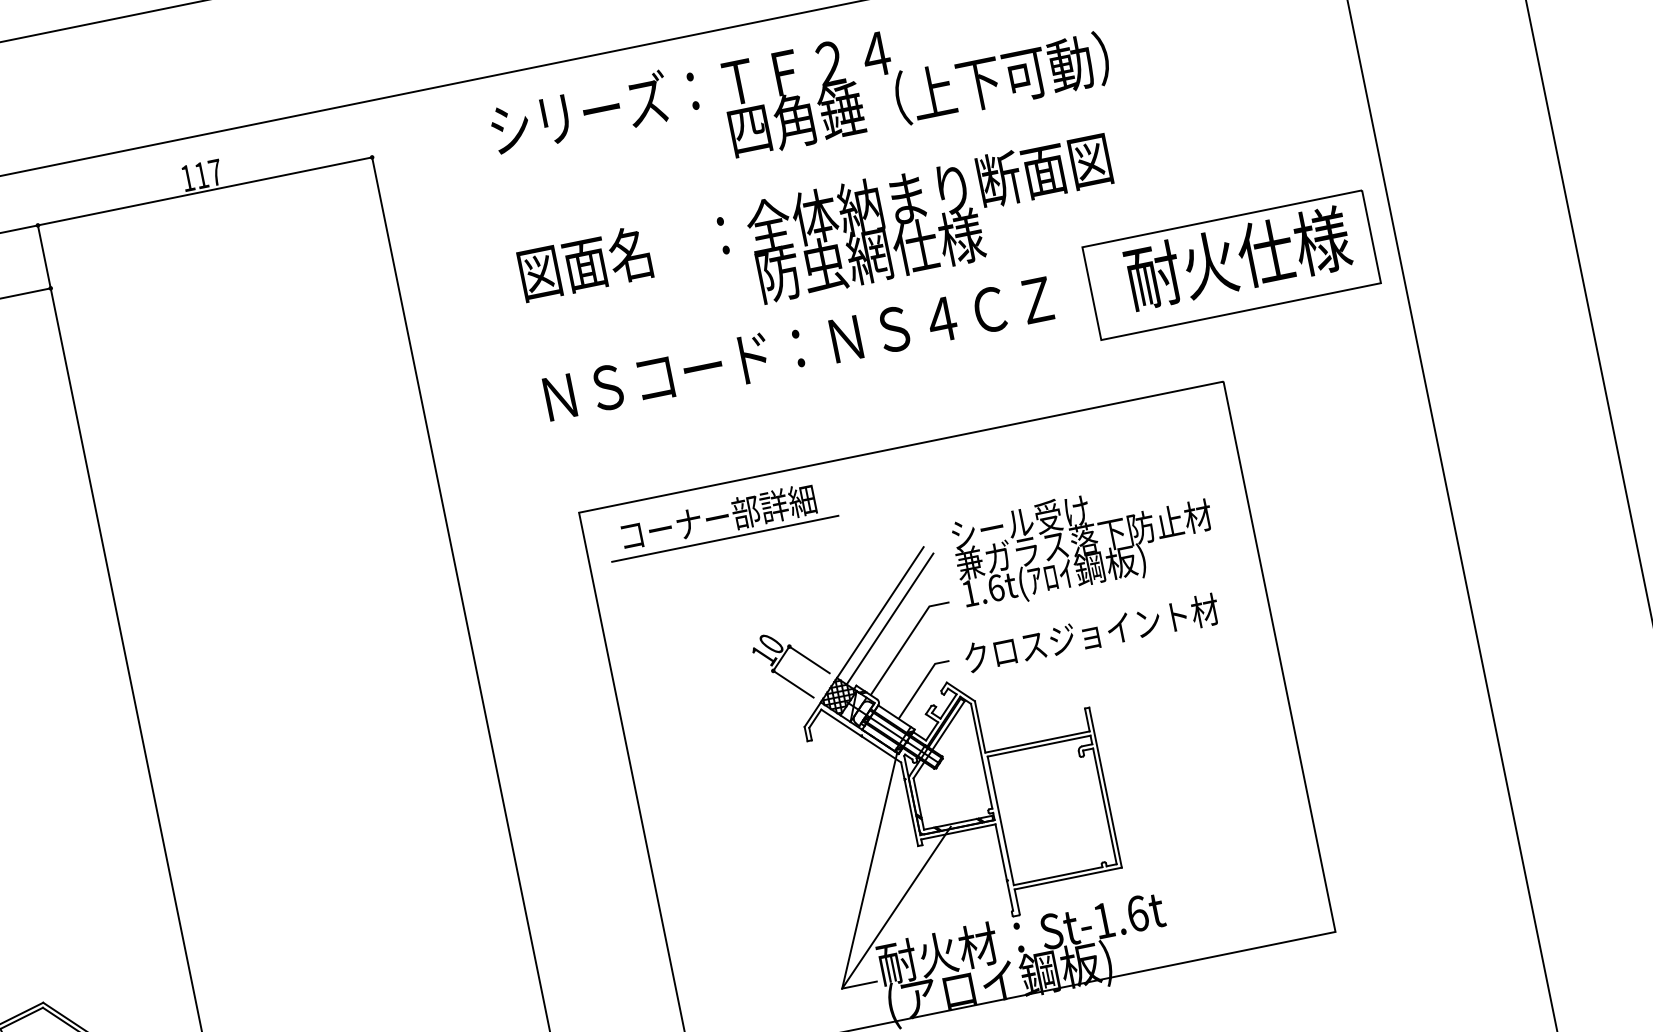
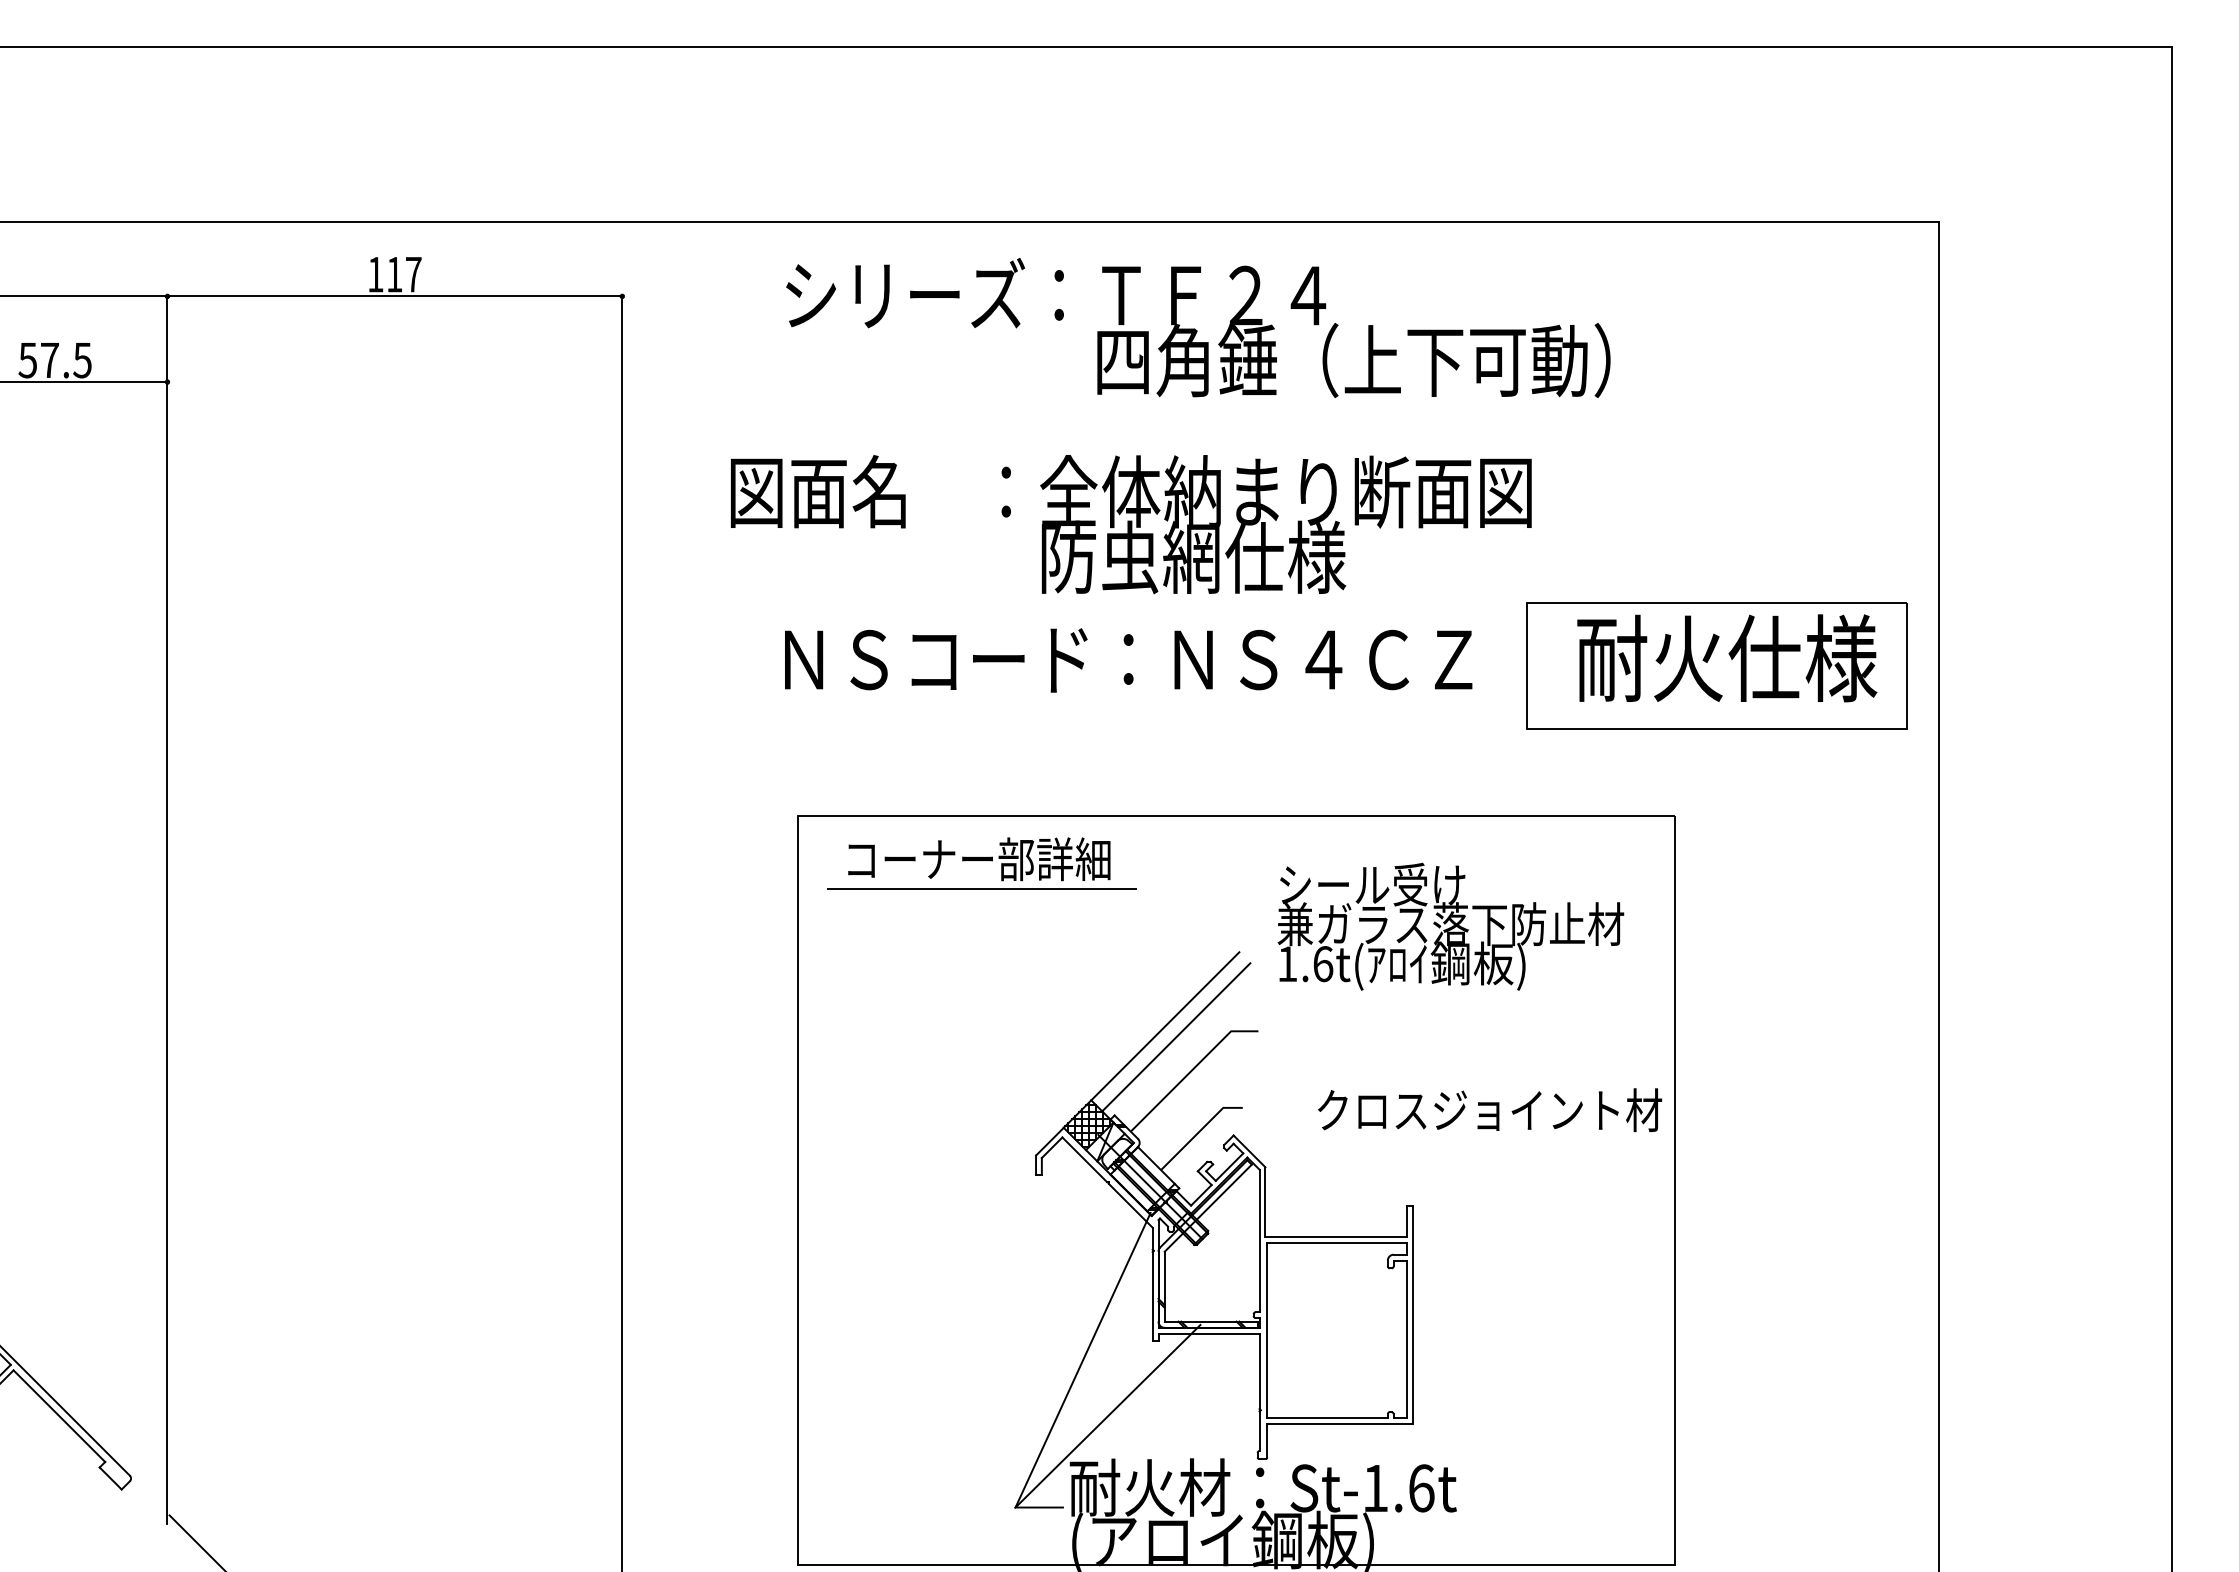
text: (820, 240) -> (1131, 524), moved
text: (1084, 541) -> (1450, 926), moved
text: (1092, 633) -> (1490, 1110), moved
part: (781, 658) -> (1024, 1060), removed

